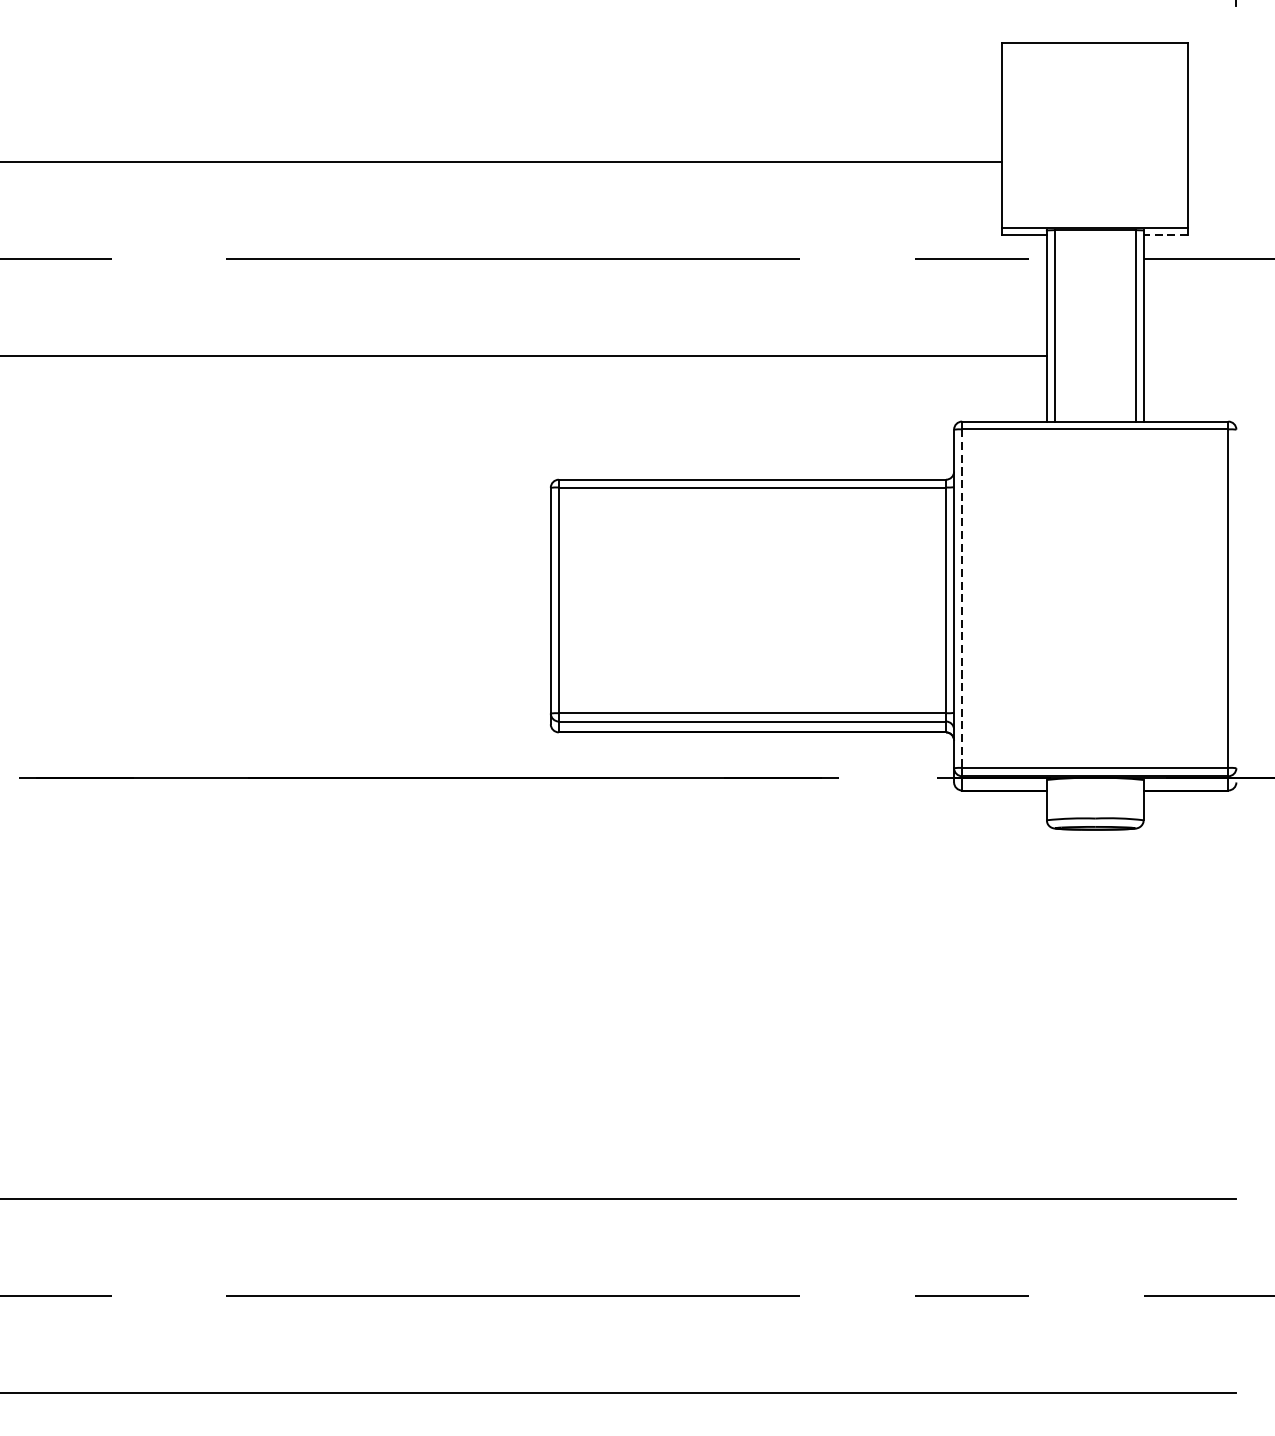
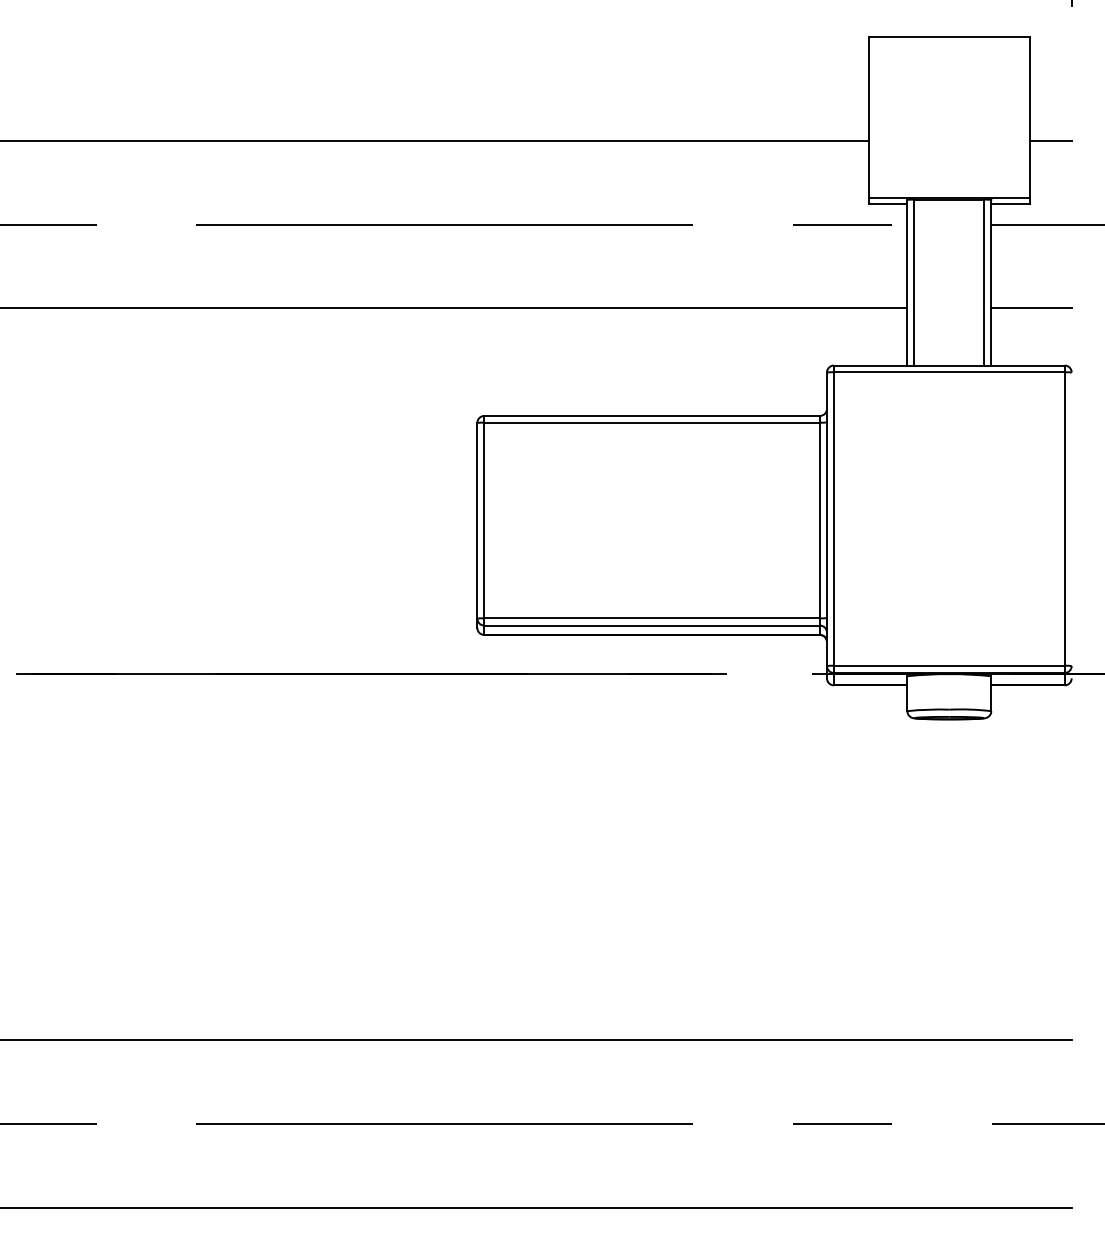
line: (1211, 162) -> (1050, 140), added
line: (1165, 235) -> (1010, 204), dashed -> solid
line: (1190, 355) -> (1031, 308), added
line: (961, 599) -> (833, 519), dashed -> solid

